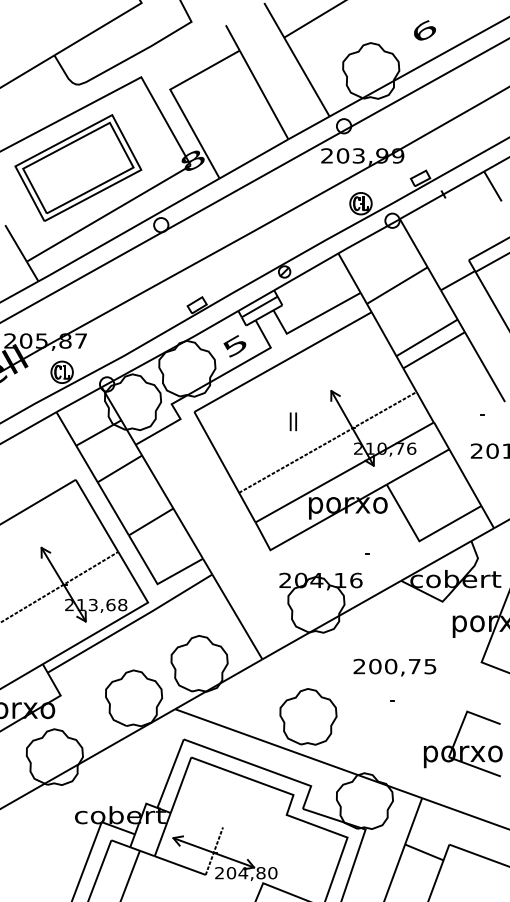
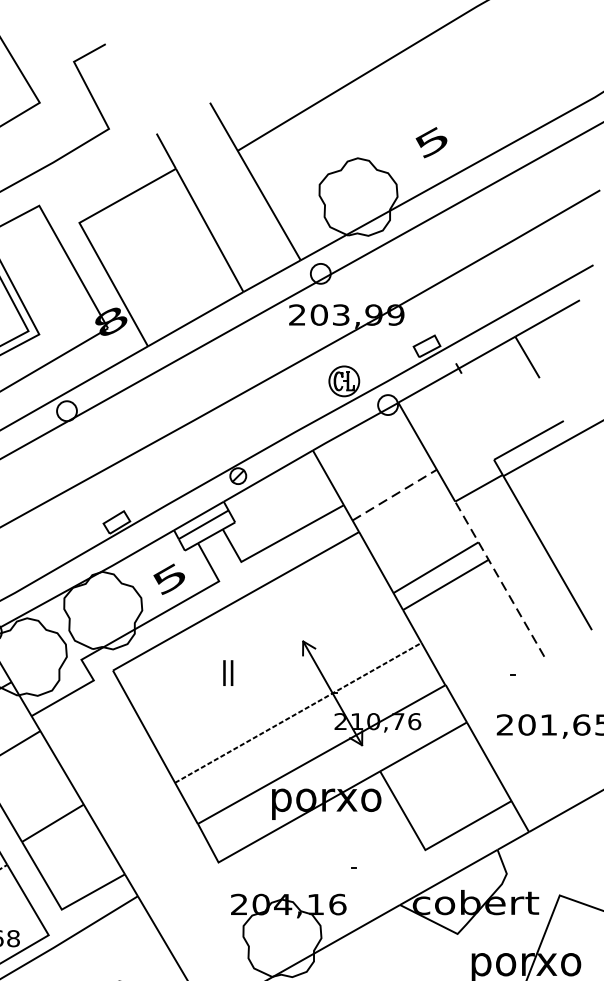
text: (423, 31) -> (431, 142), 6 -> 5
line: (397, 285) -> (395, 494), solid -> dashed
line: (472, 345) -> (499, 578), solid -> dashed
text: (292, 421) -> (226, 672), moved

